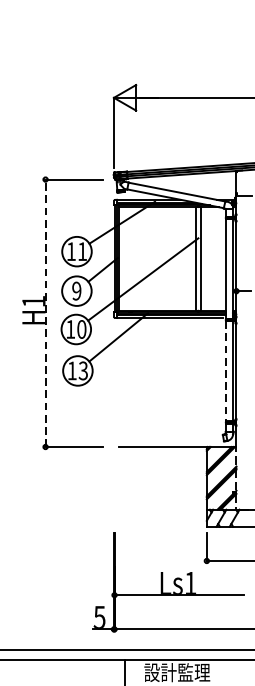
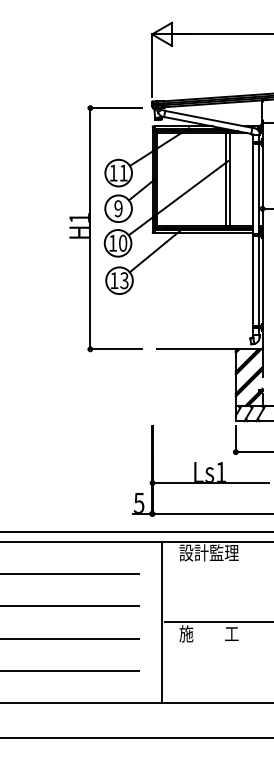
line: (45, 313) -> (90, 228), dashed -> solid
line: (226, 371) -> (253, 281), dashed -> solid

